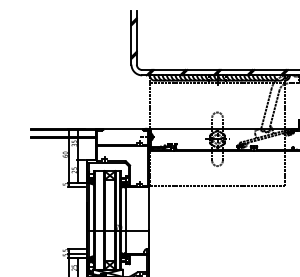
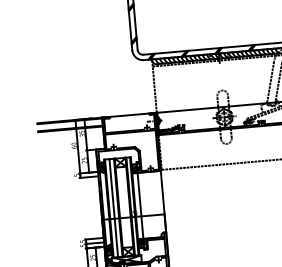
line: (99, 220) -> (114, 208), added

